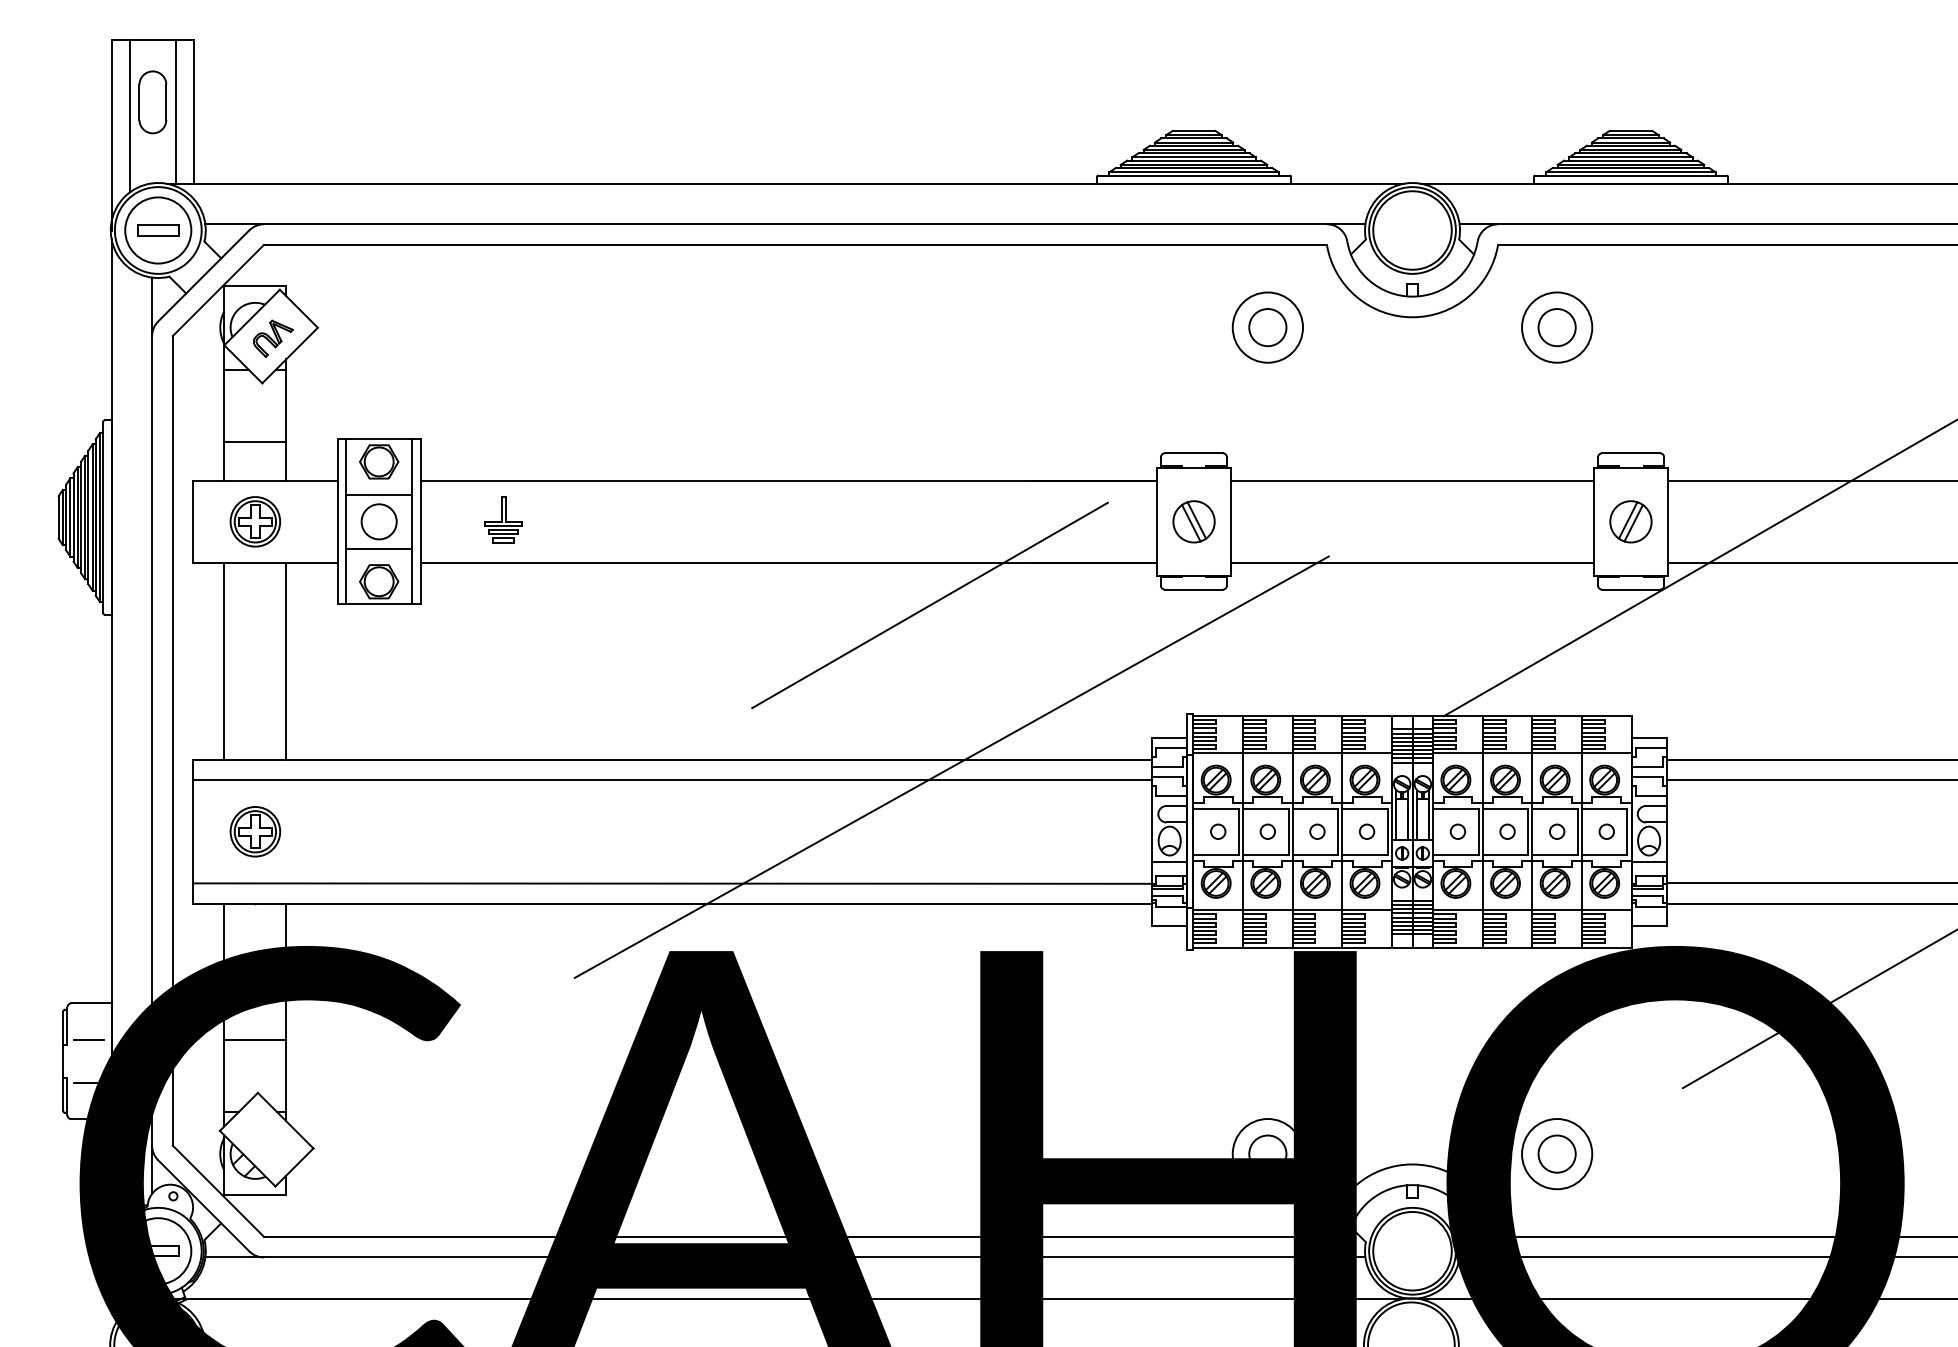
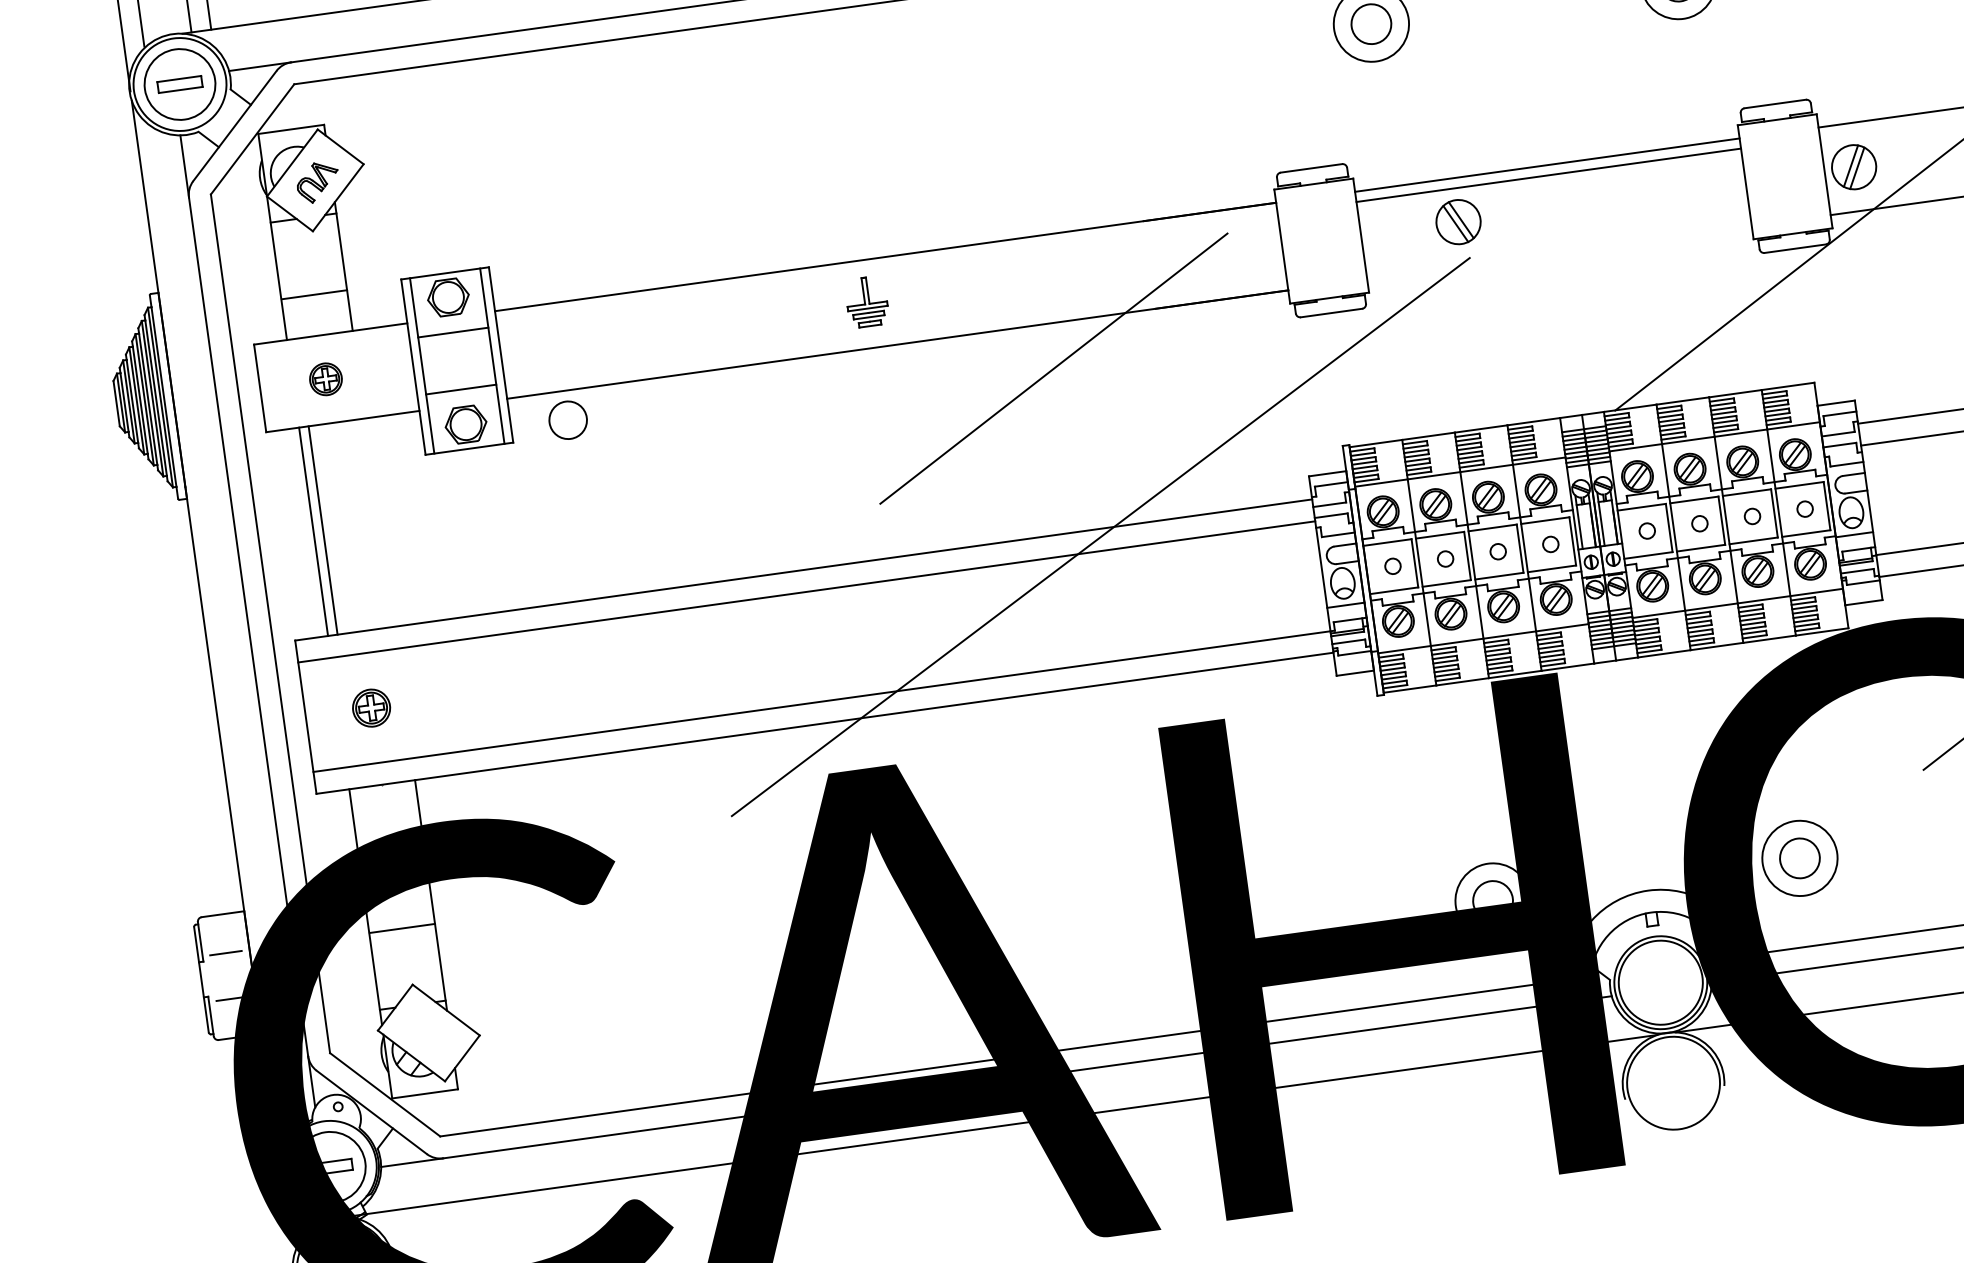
part: (503, 519) -> (866, 301), moved
part: (255, 521) -> (325, 378), size x0.6
circle: (378, 521) -> (567, 420), moved
part: (1193, 521) -> (1457, 221), moved
part: (1630, 521) -> (1853, 166), moved
line: (1412, 563) -> (1548, 175), moved
line: (286, 661) -> (323, 530), moved
part: (255, 831) -> (371, 707), size x0.7

